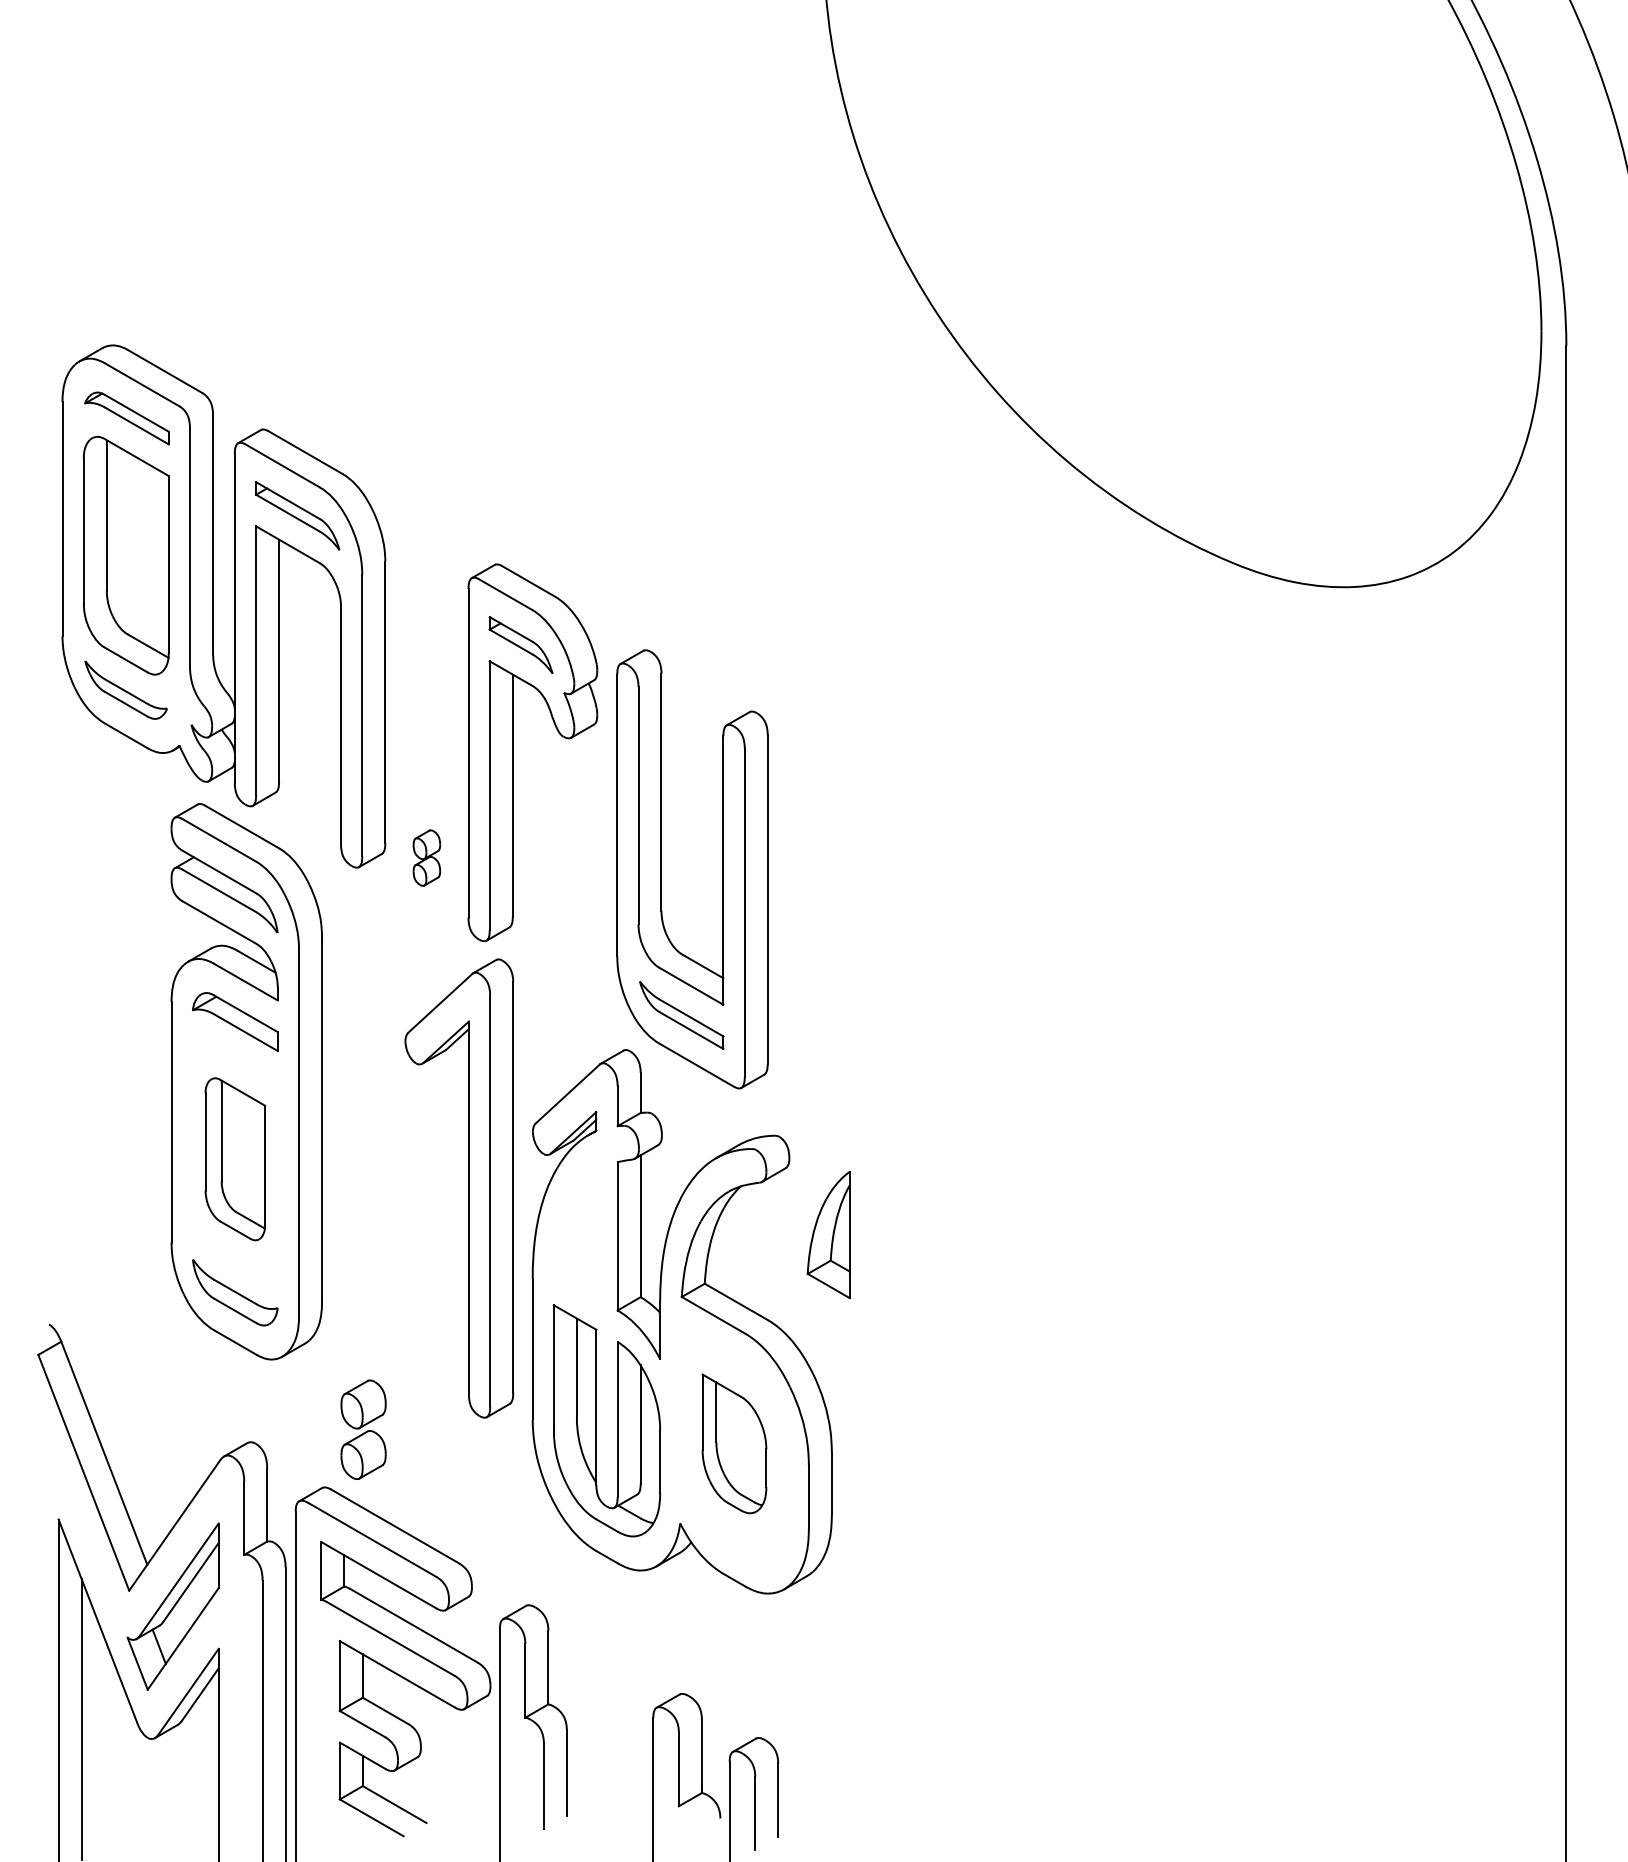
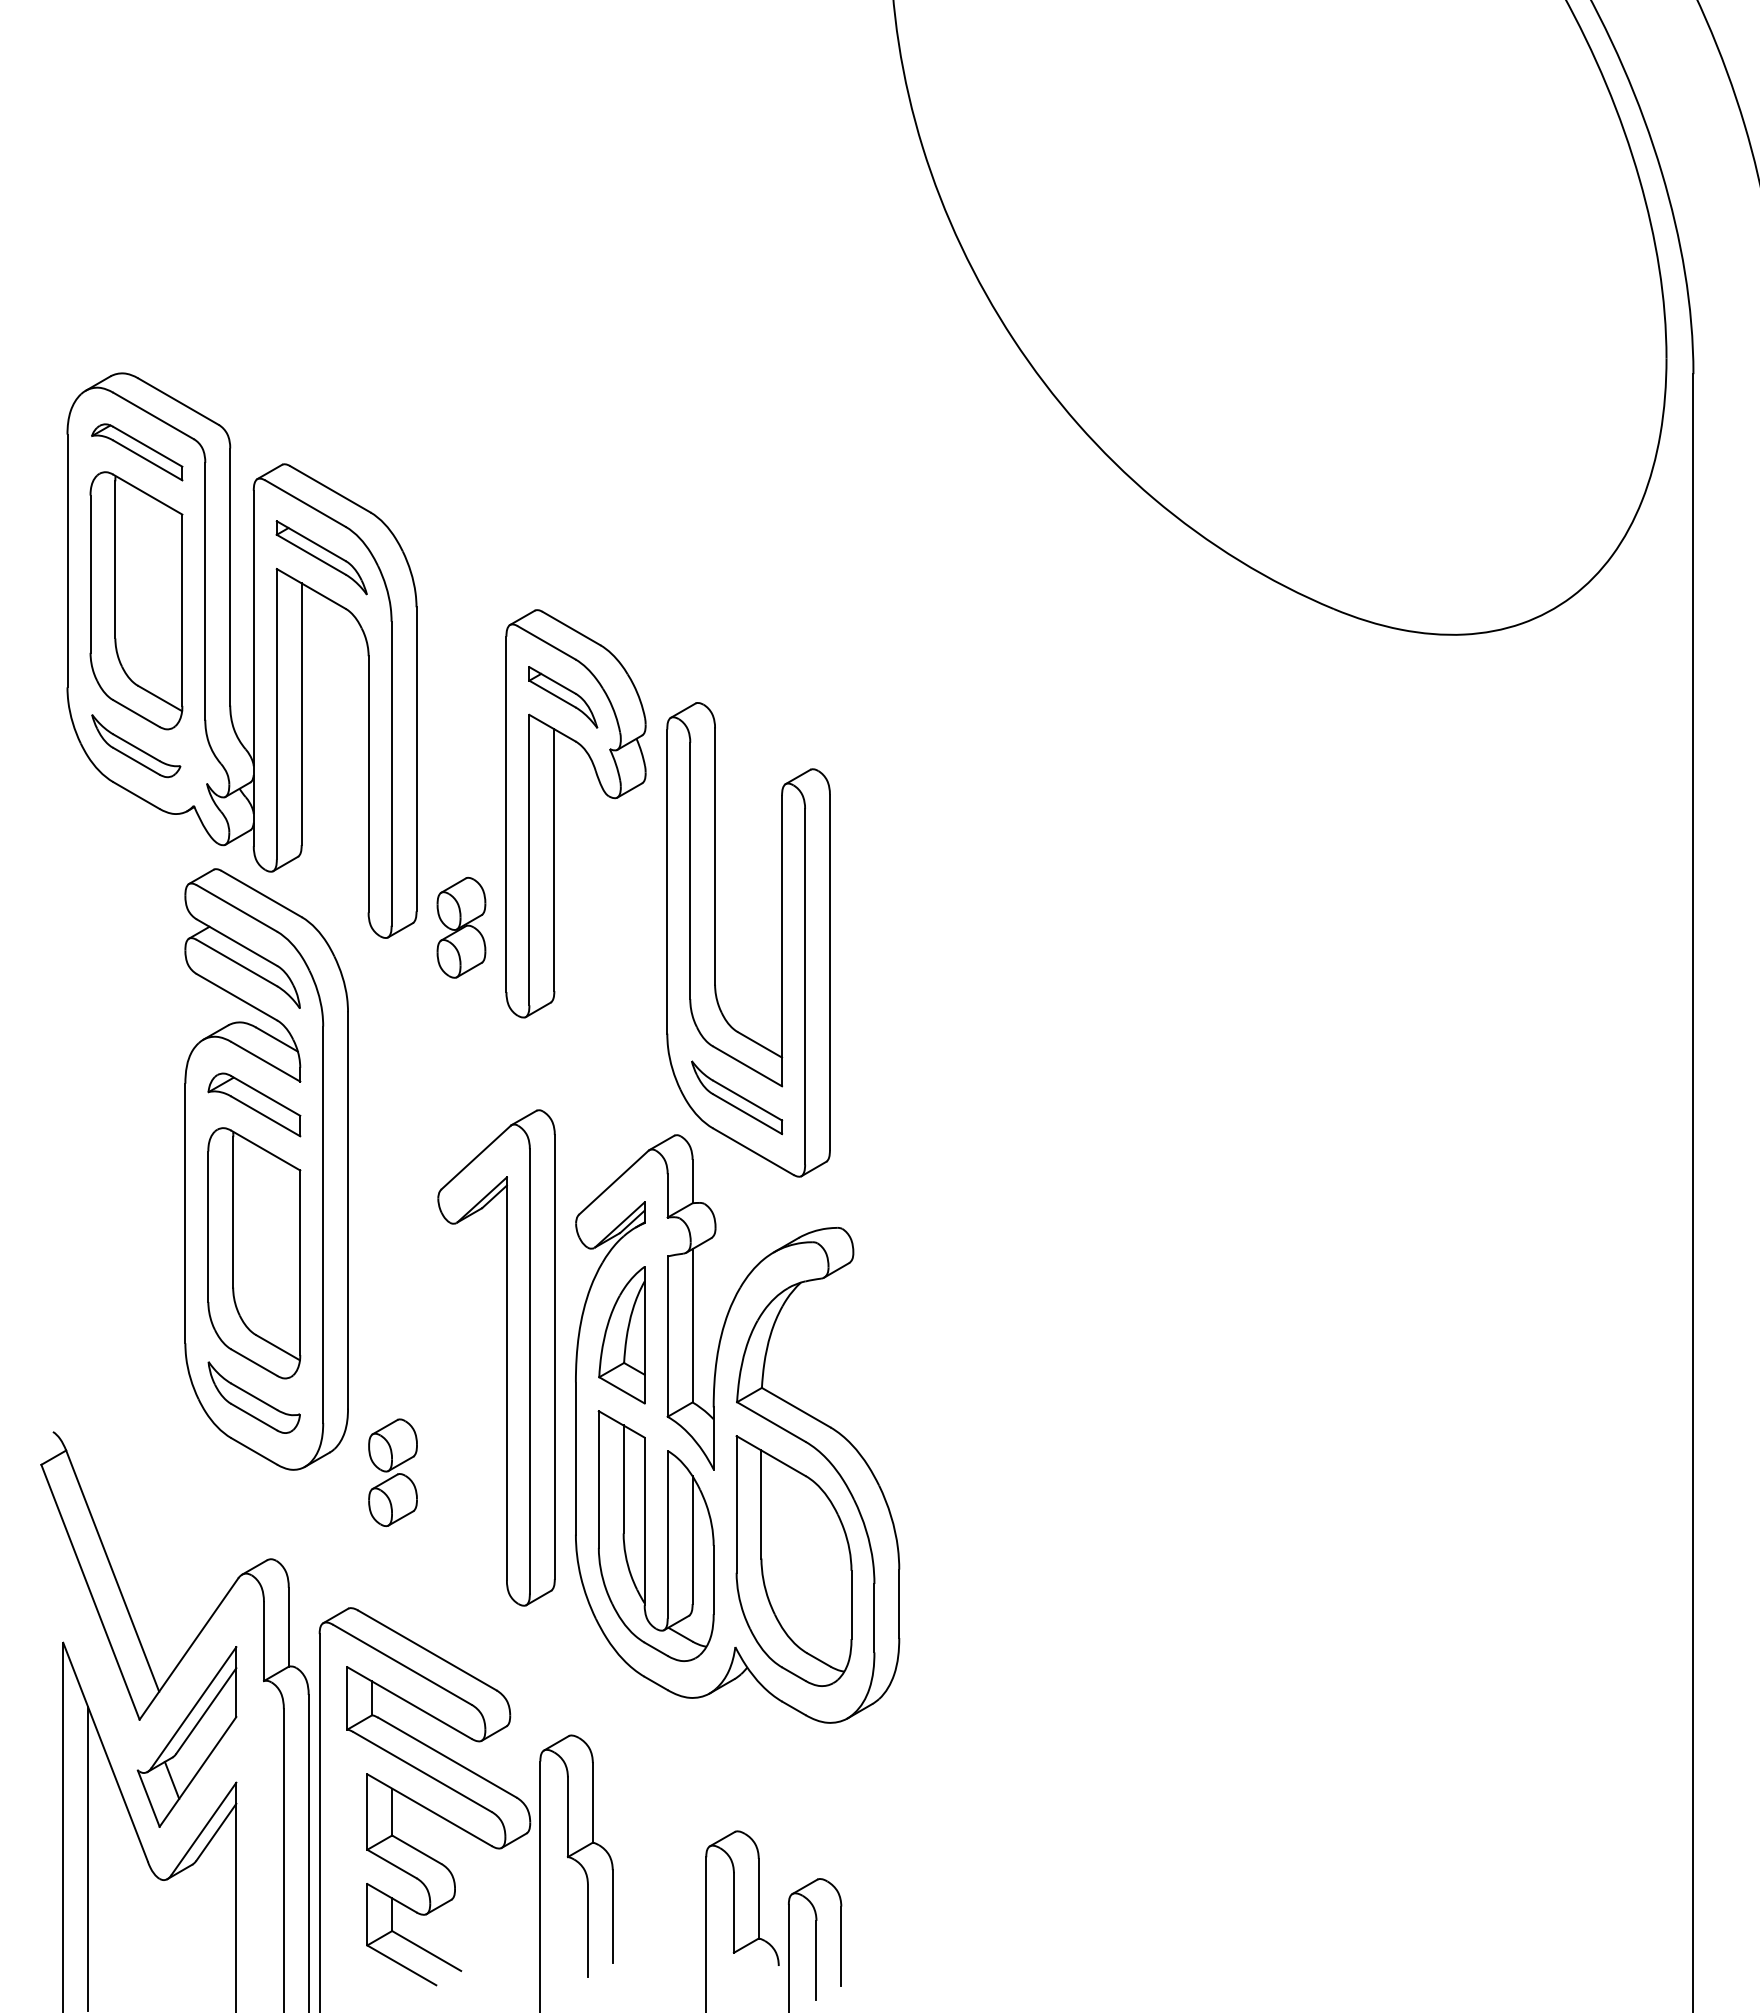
part: (426, 857) -> (461, 927), size x1.67
part: (235, 1159) -> (254, 1253), size x1.43
part: (468, 1188) -> (506, 1357), moved
part: (828, 1235) -> (621, 1335), moved
part: (363, 1429) -> (392, 1472), moved
part: (733, 1443) -> (793, 1560), size x1.67

